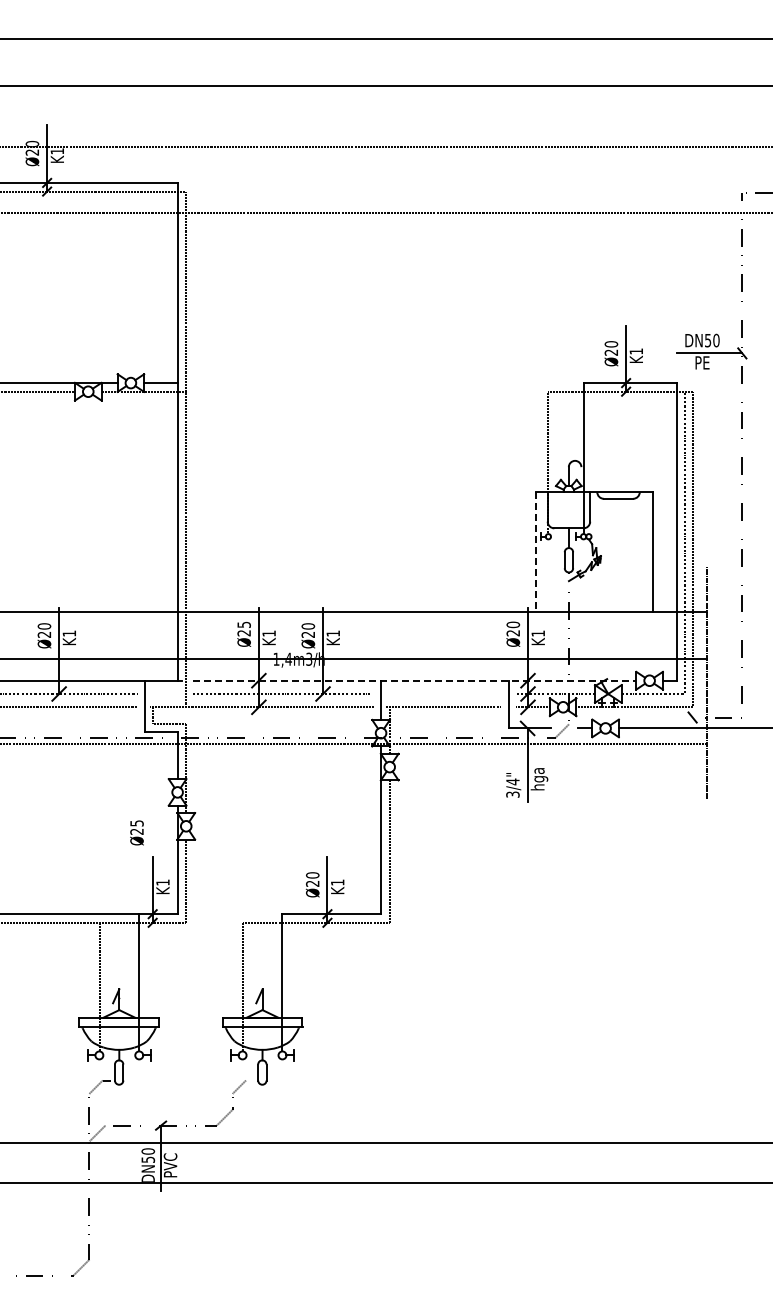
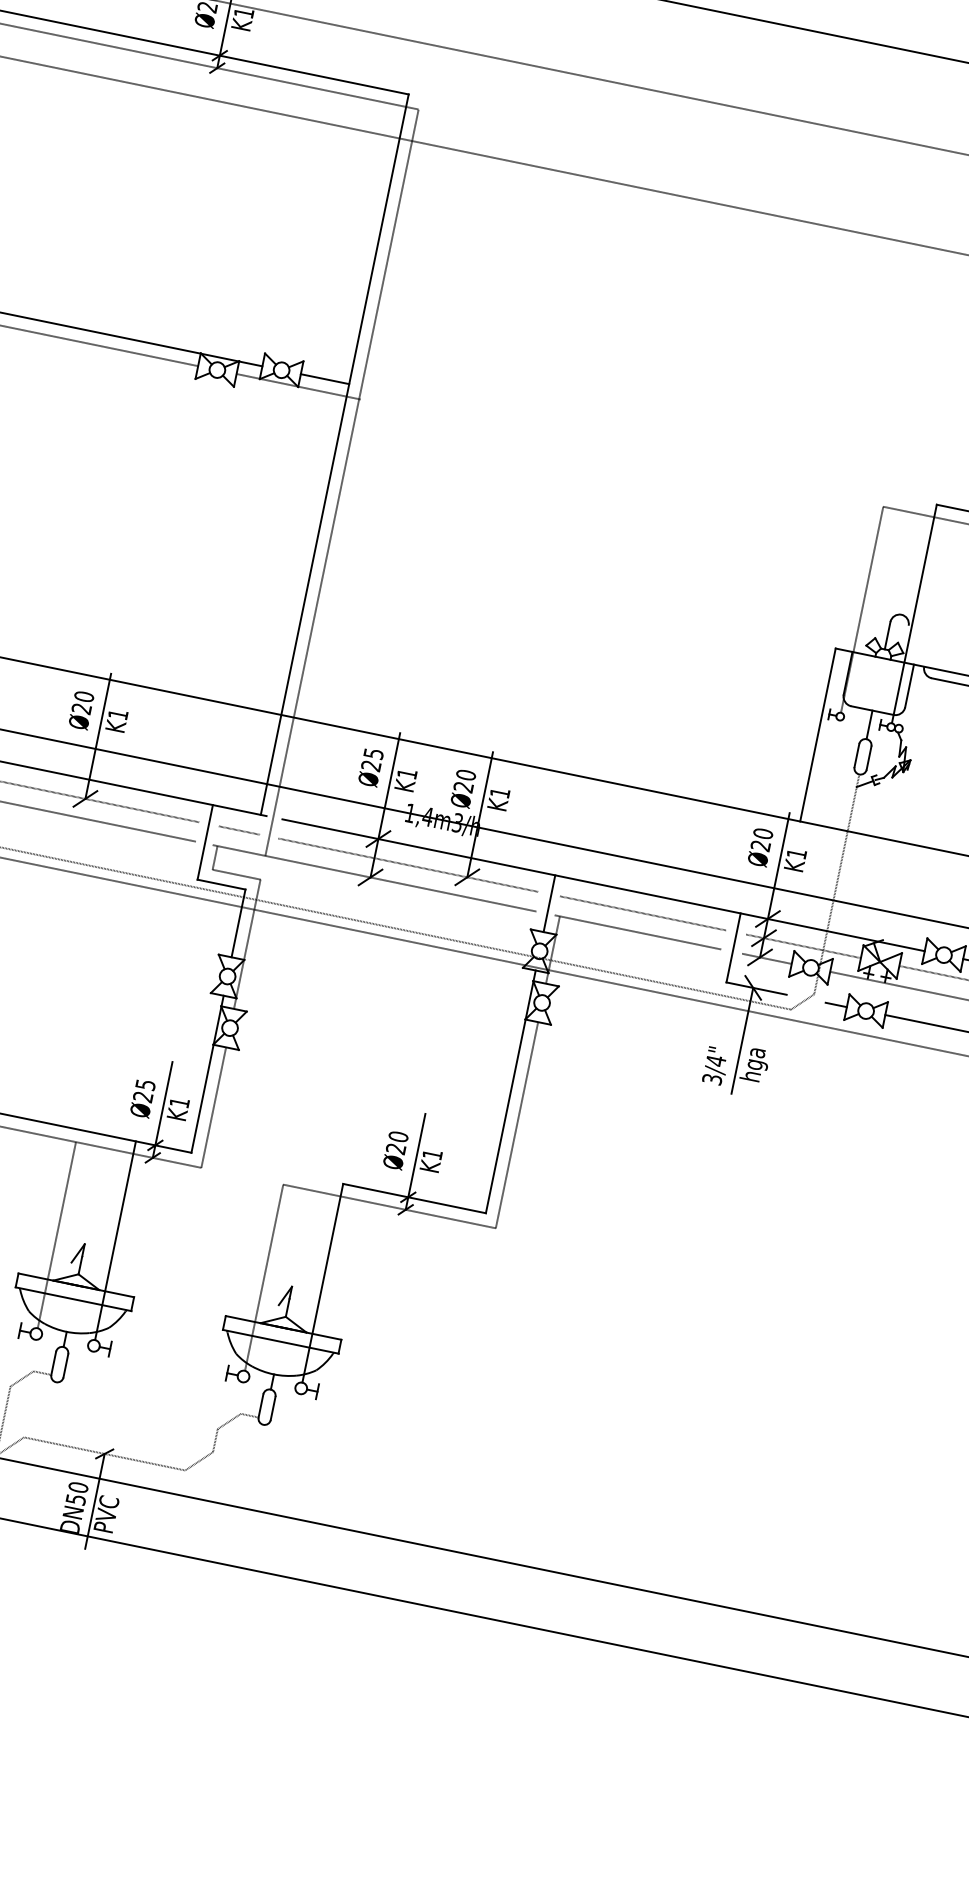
line: (536, 551) -> (818, 734), dashed -> solid
line: (414, 680) -> (603, 884), dashed -> solid
line: (165, 694) -> (239, 831), added
line: (444, 694) -> (642, 914), added
text: (136, 832) -> (142, 1097), moved

